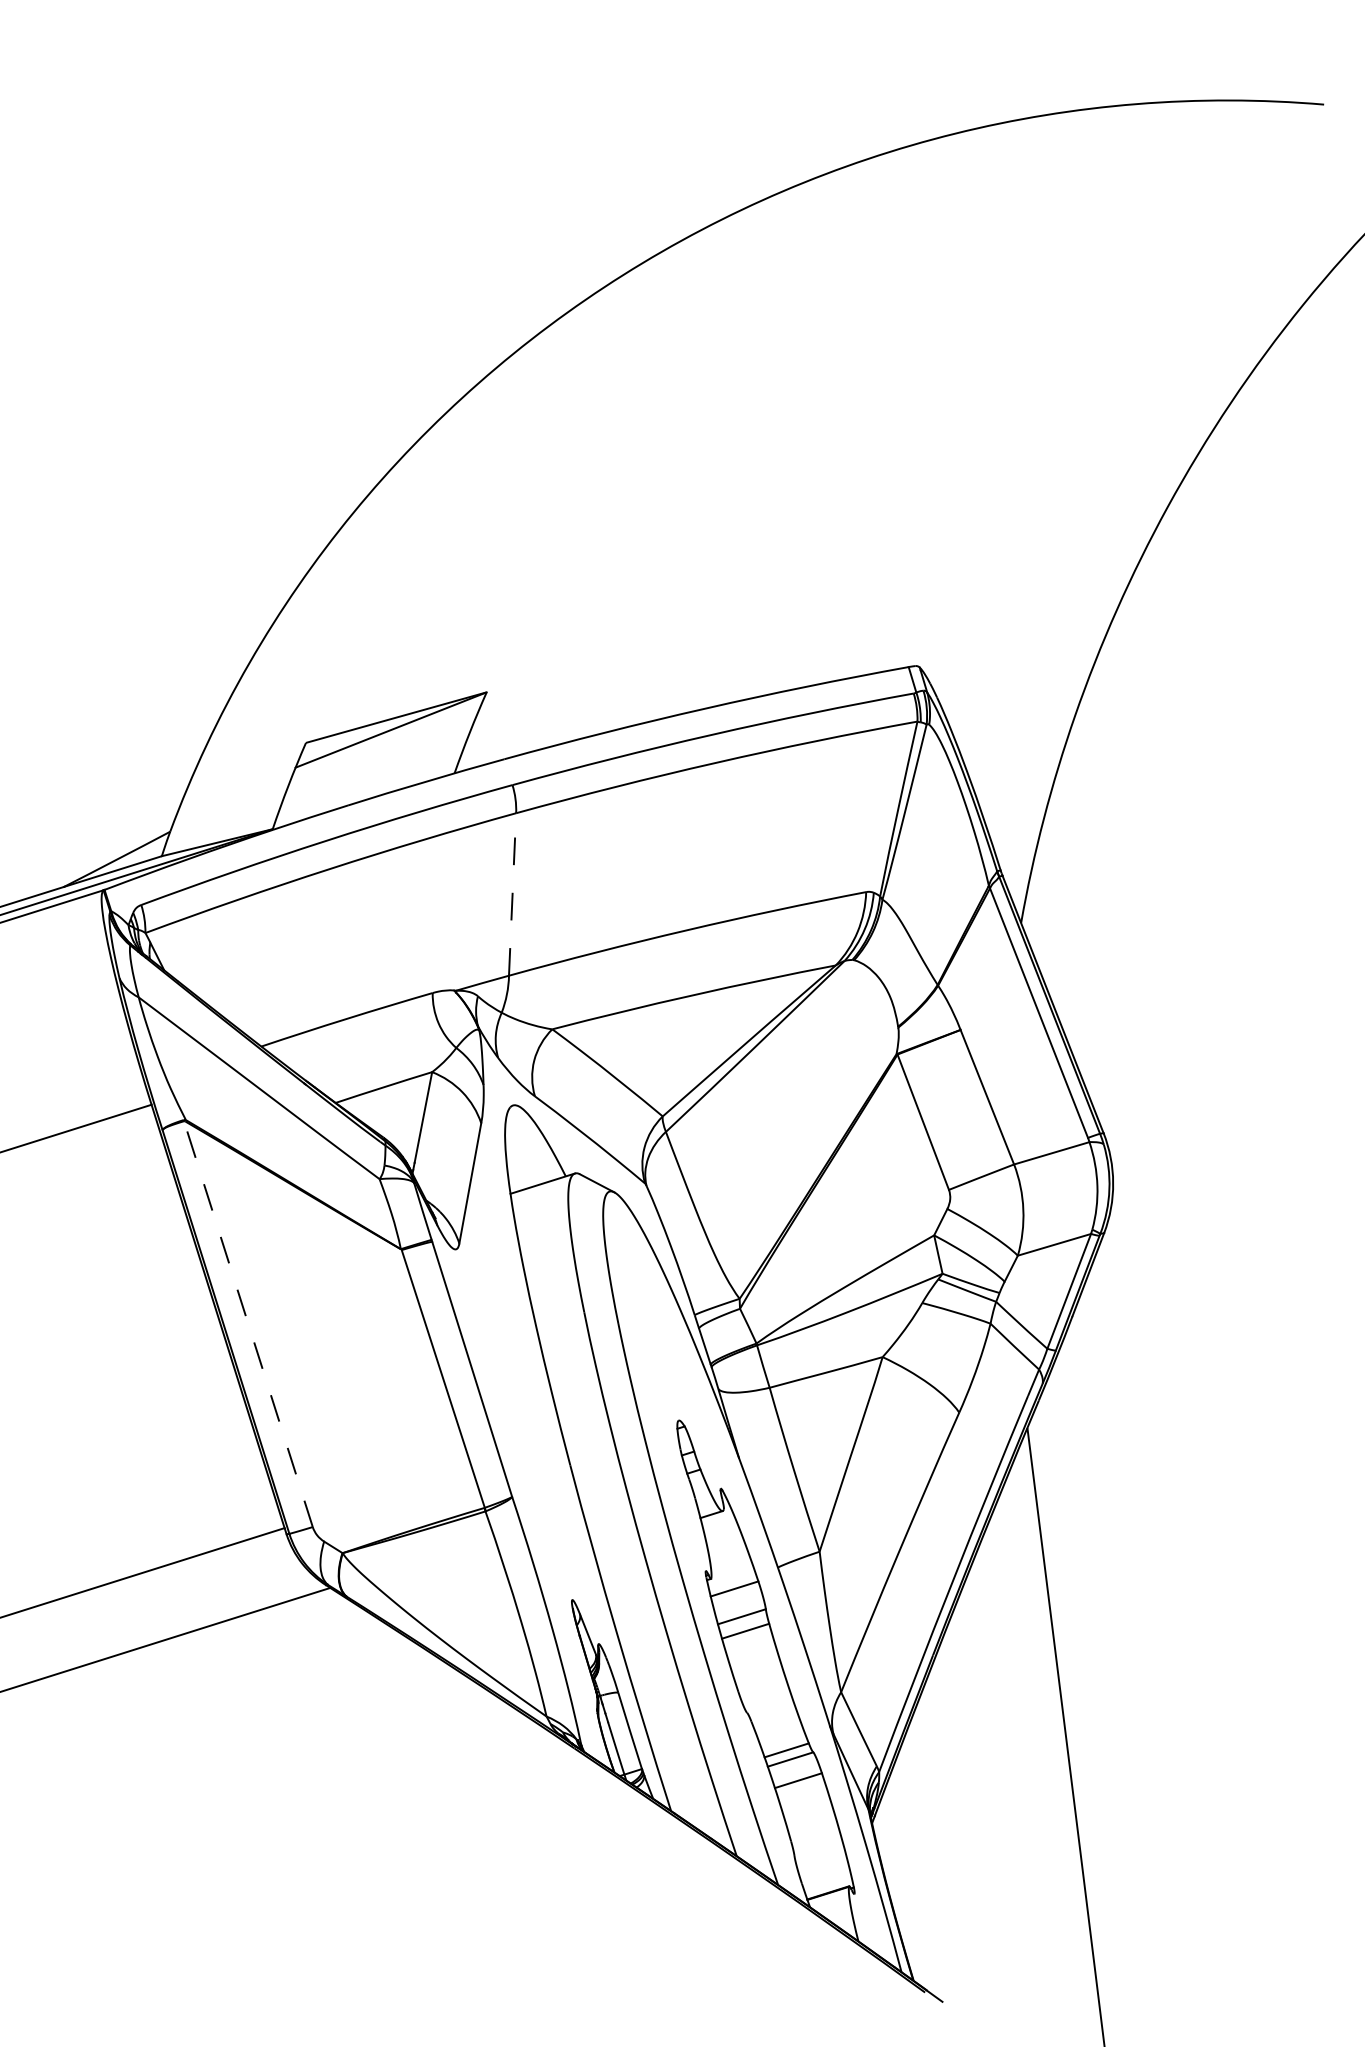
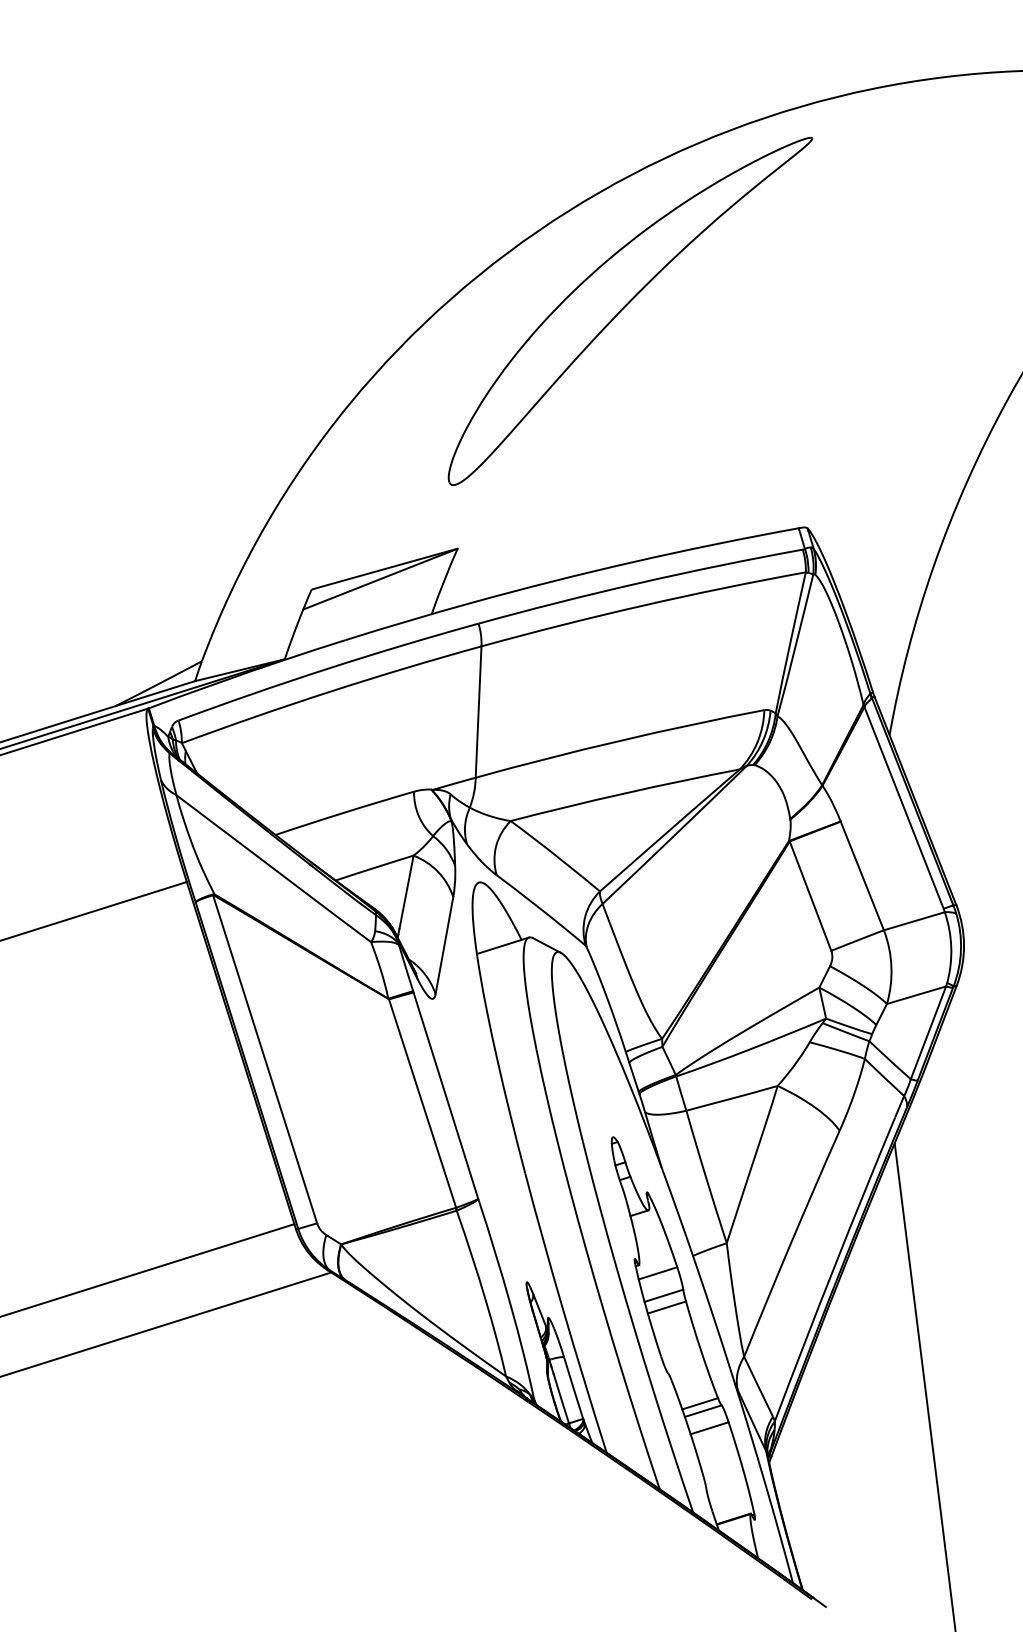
part: (695, 392) -> (626, 306), added
line: (512, 893) -> (478, 711), dashed -> solid
line: (248, 1324) -> (265, 1059), dashed -> solid

